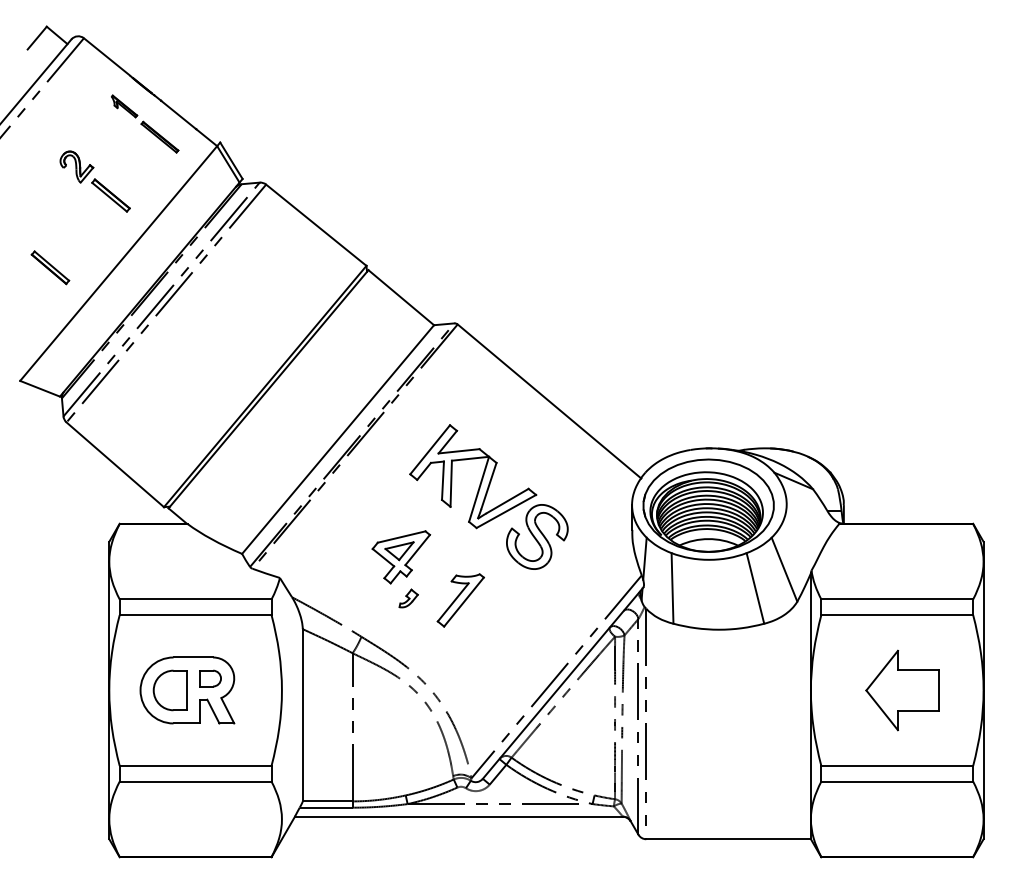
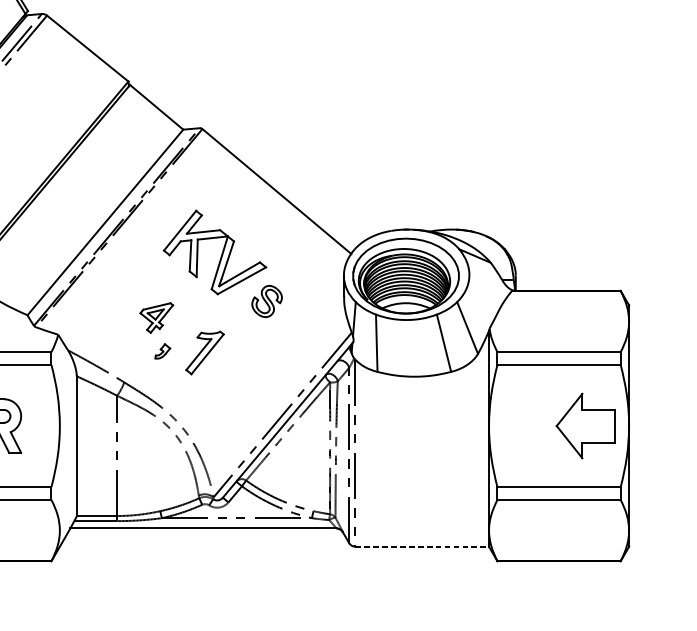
part: (537, 536) -> (267, 301), size x0.6
part: (401, 557) -> (156, 318), size x0.7
part: (902, 690) -> (586, 426), moved
line: (729, 839) -> (422, 546), solid -> dashed

